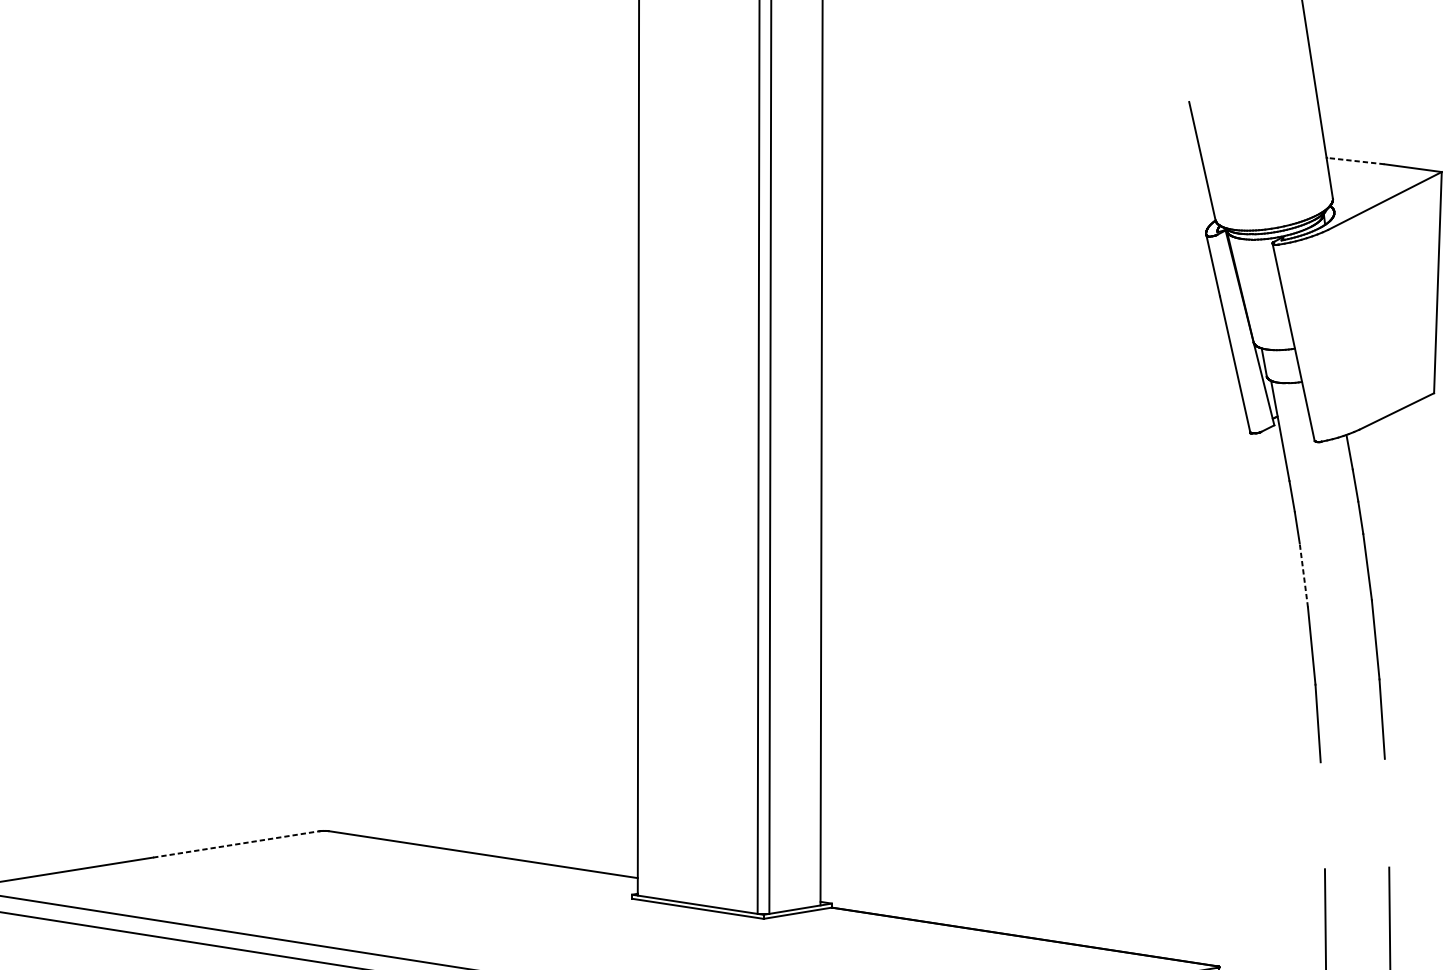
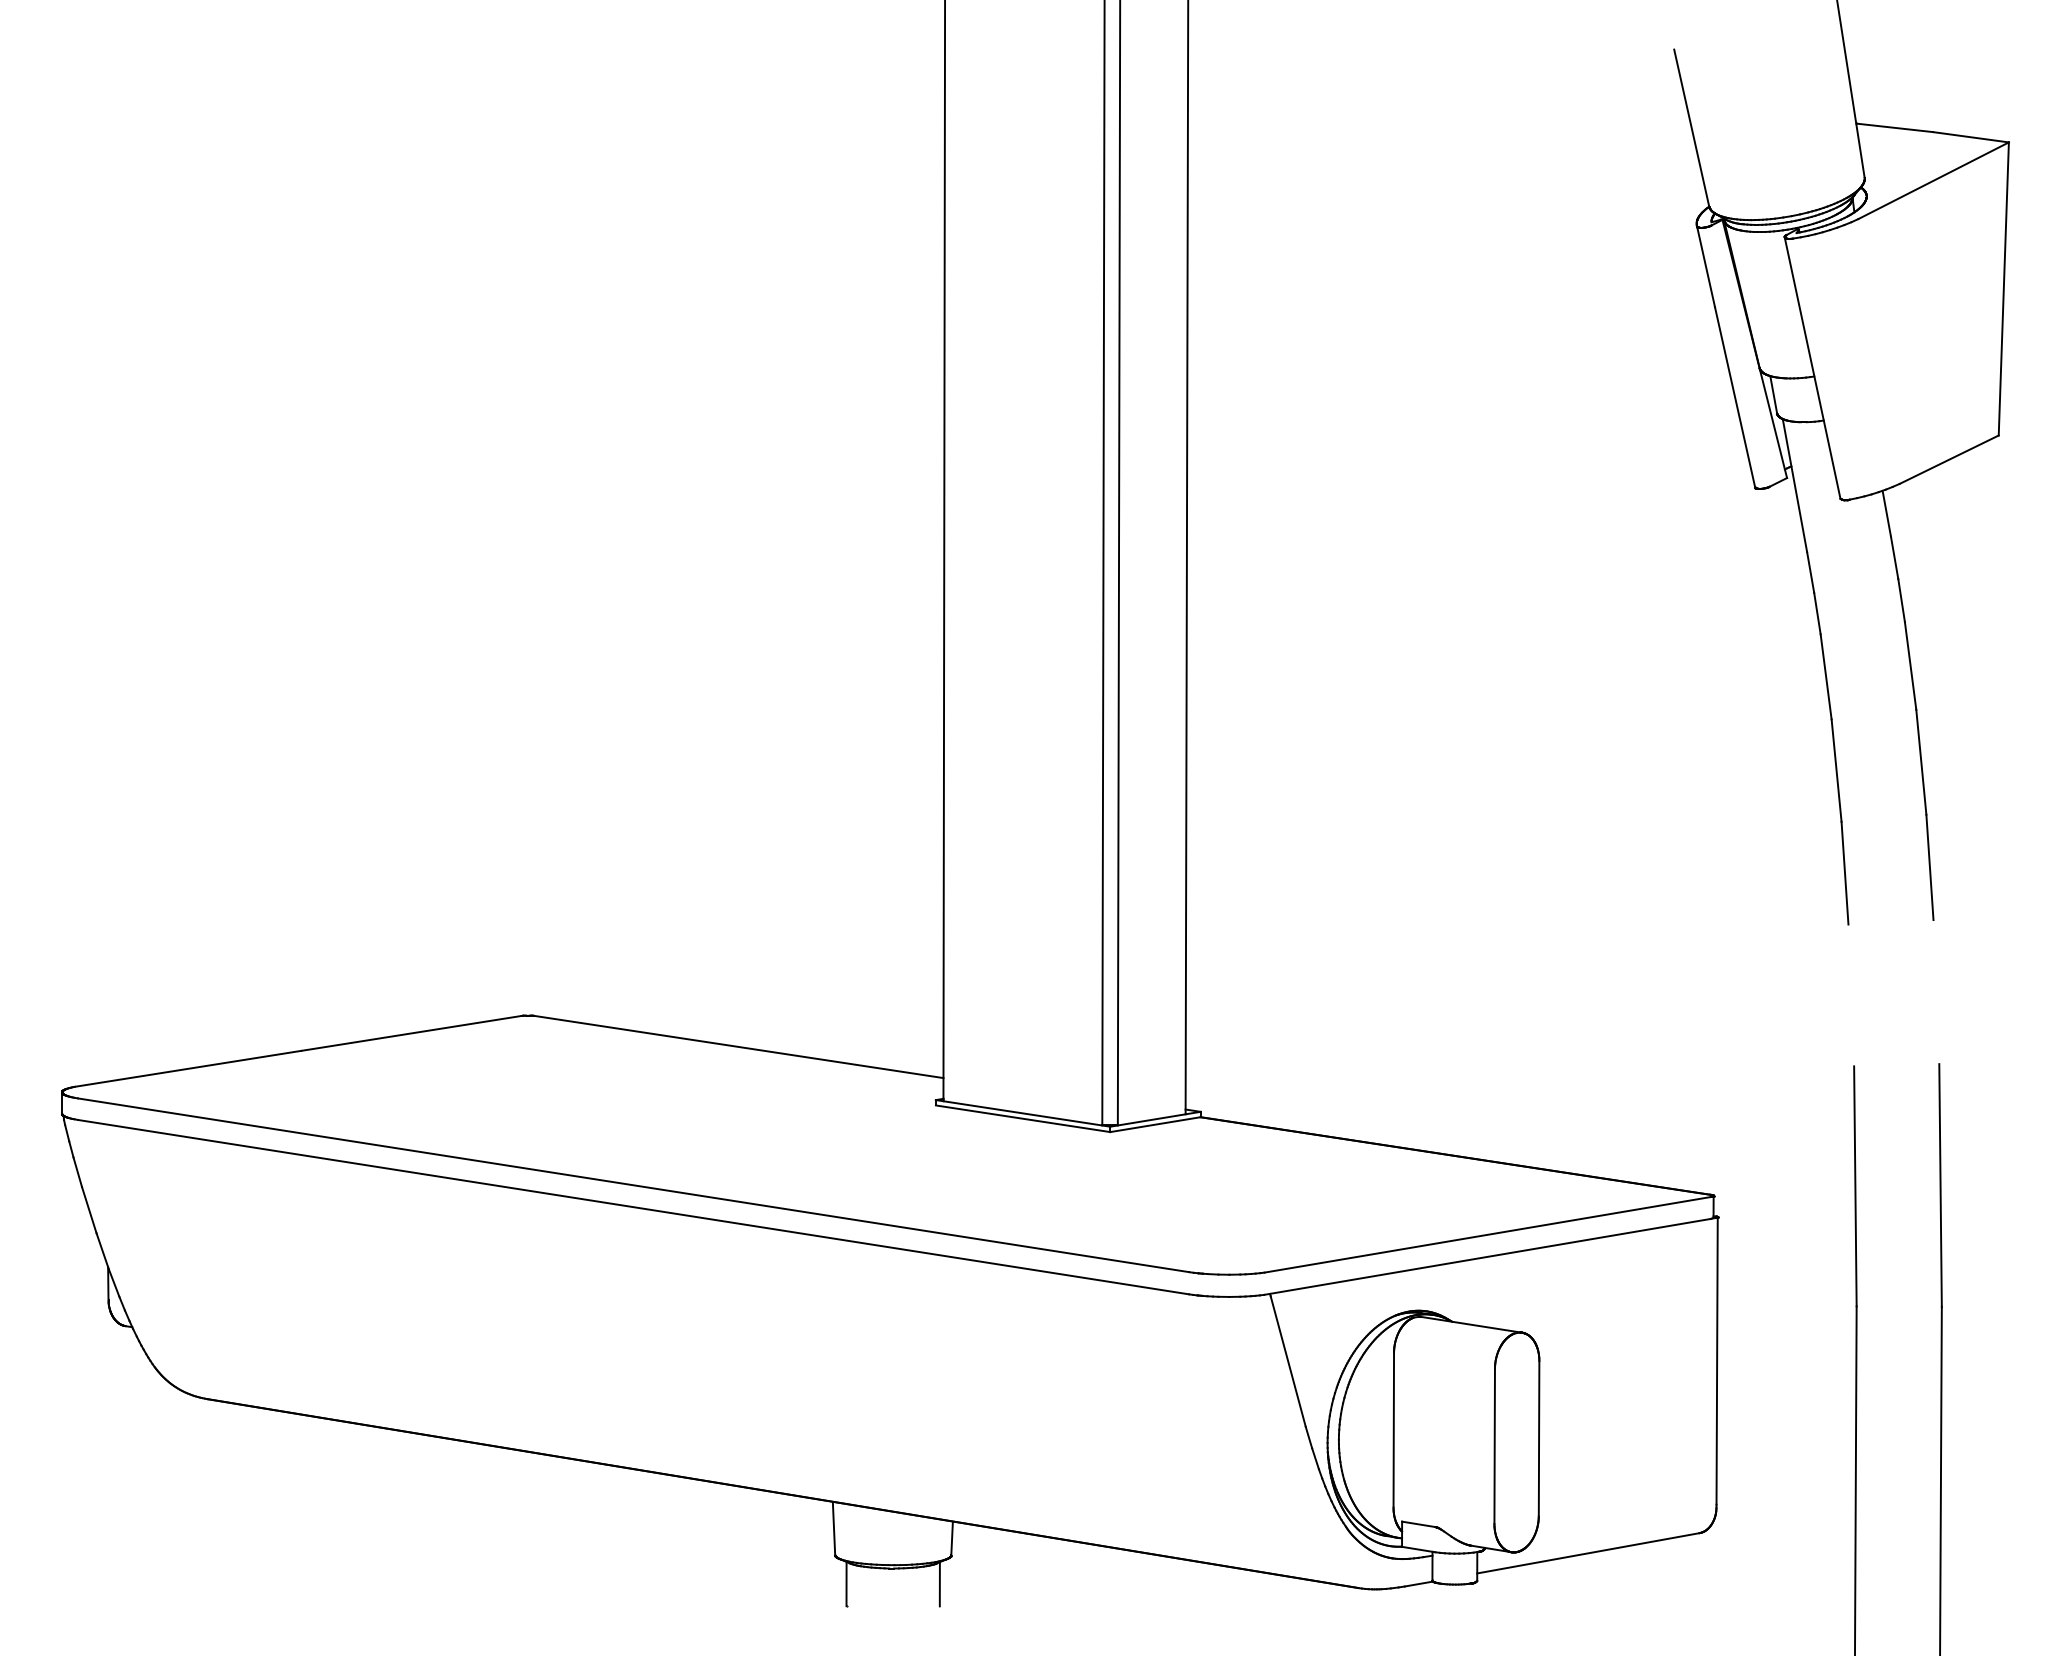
line: (1355, 160) -> (1894, 127), dashed -> solid
line: (1304, 575) -> (1826, 676), dashed -> solid
line: (236, 844) -> (411, 1033), dashed -> solid

